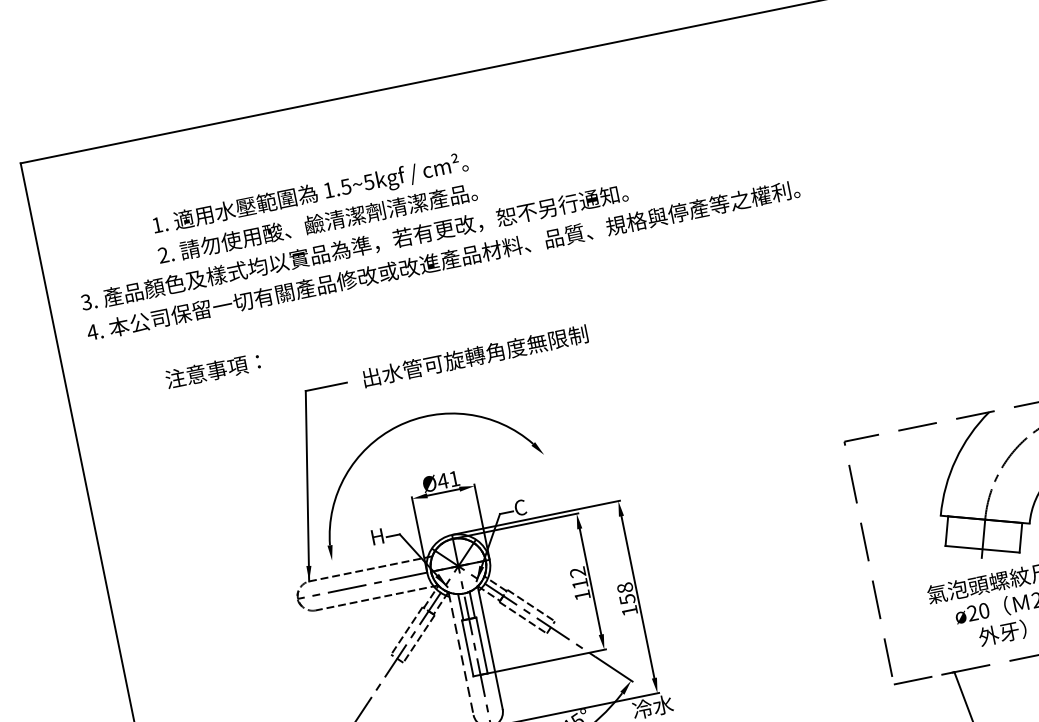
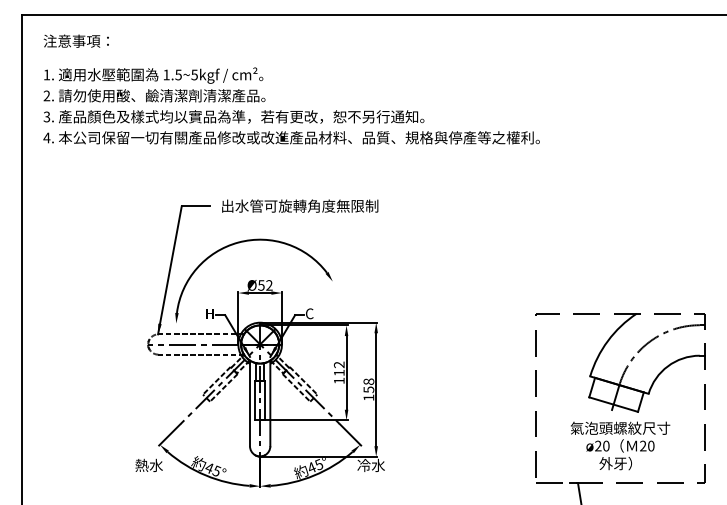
text: (314, 207) -> (154, 84), moved
text: (211, 370) -> (75, 40), moved
text: (447, 480) -> (264, 285), Ø41 -> Ø52
line: (461, 653) -> (250, 403), dashed -> solid

